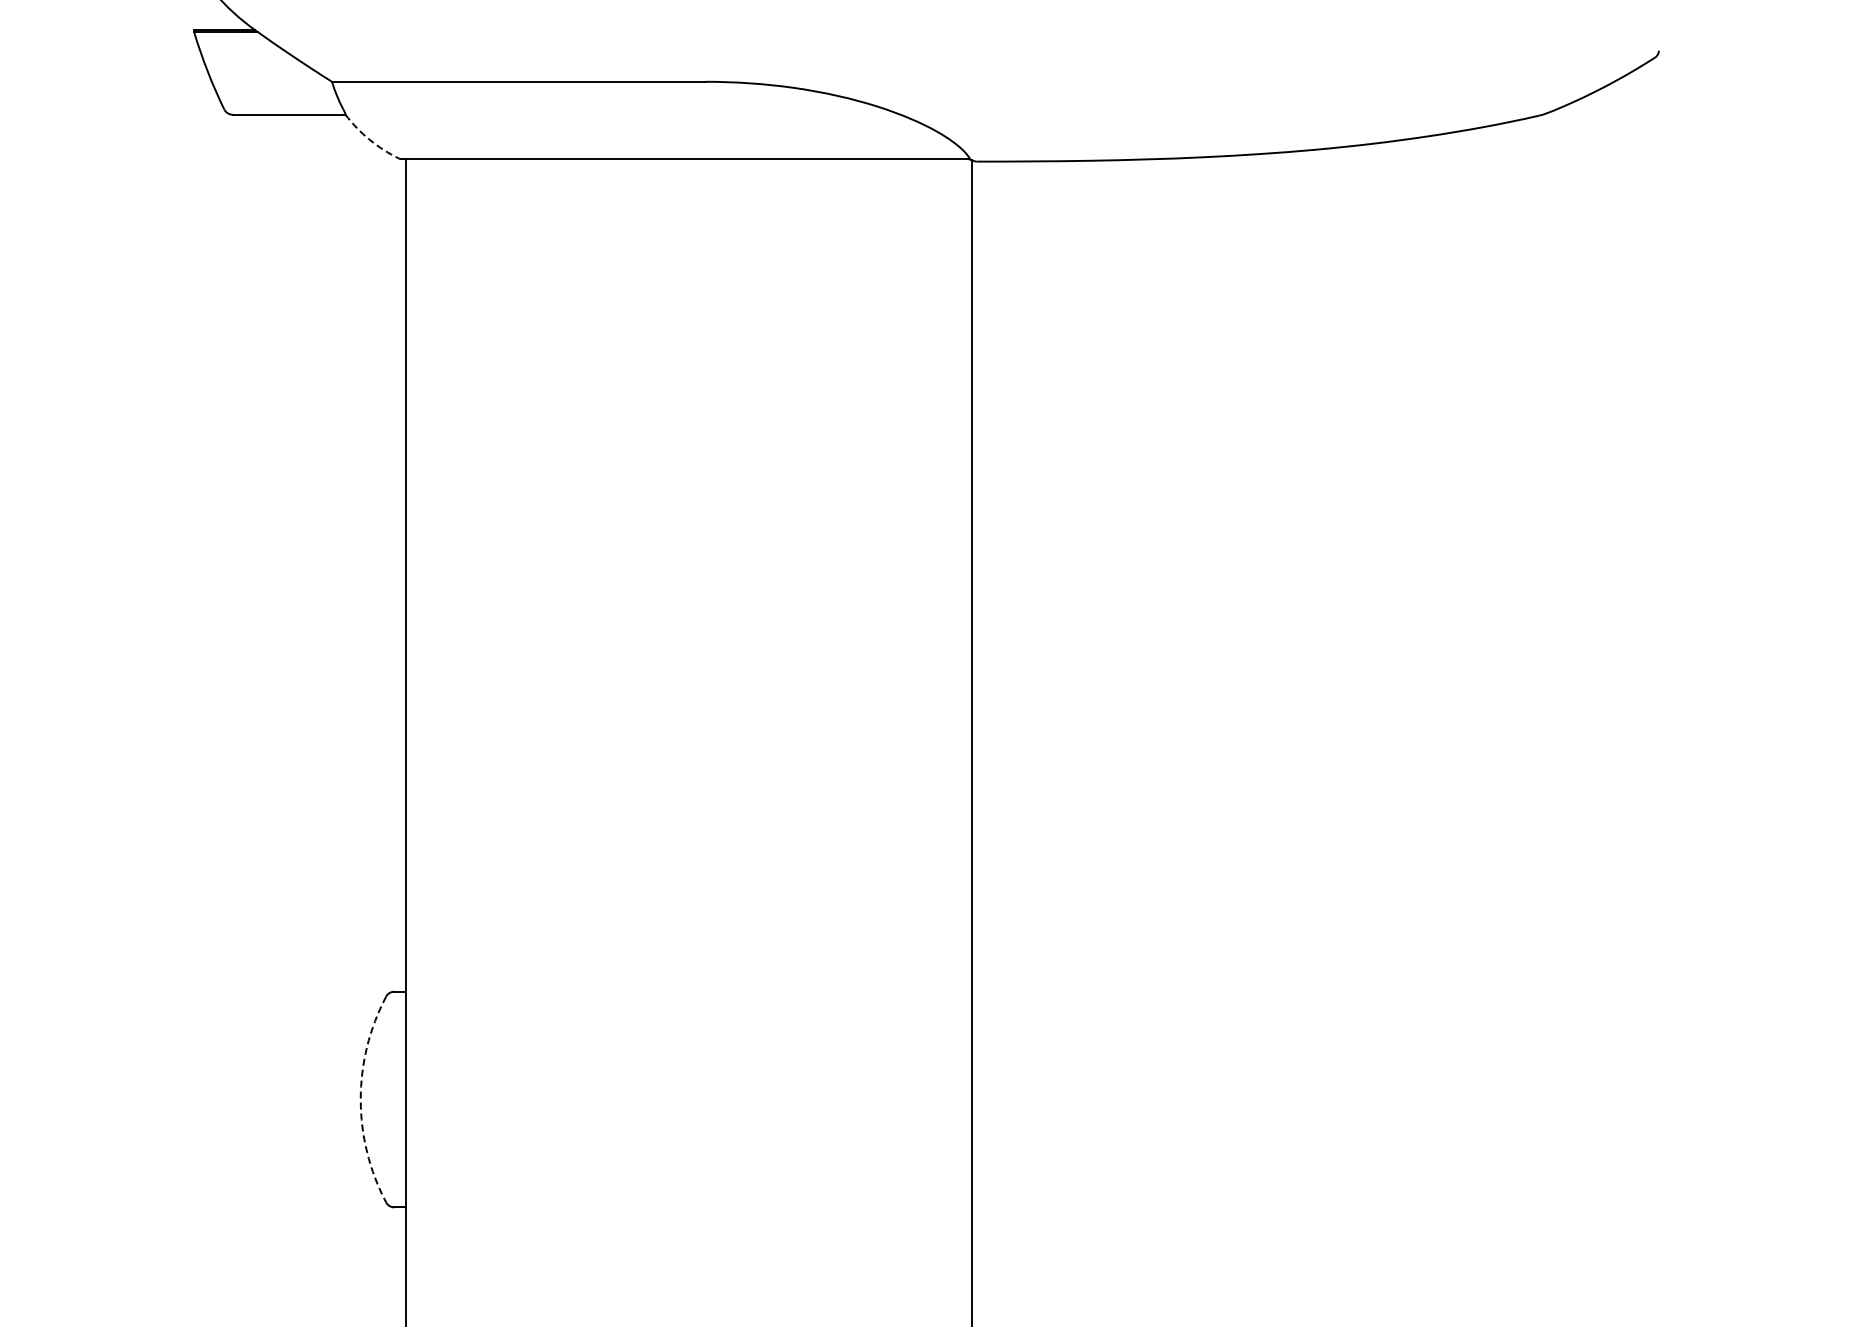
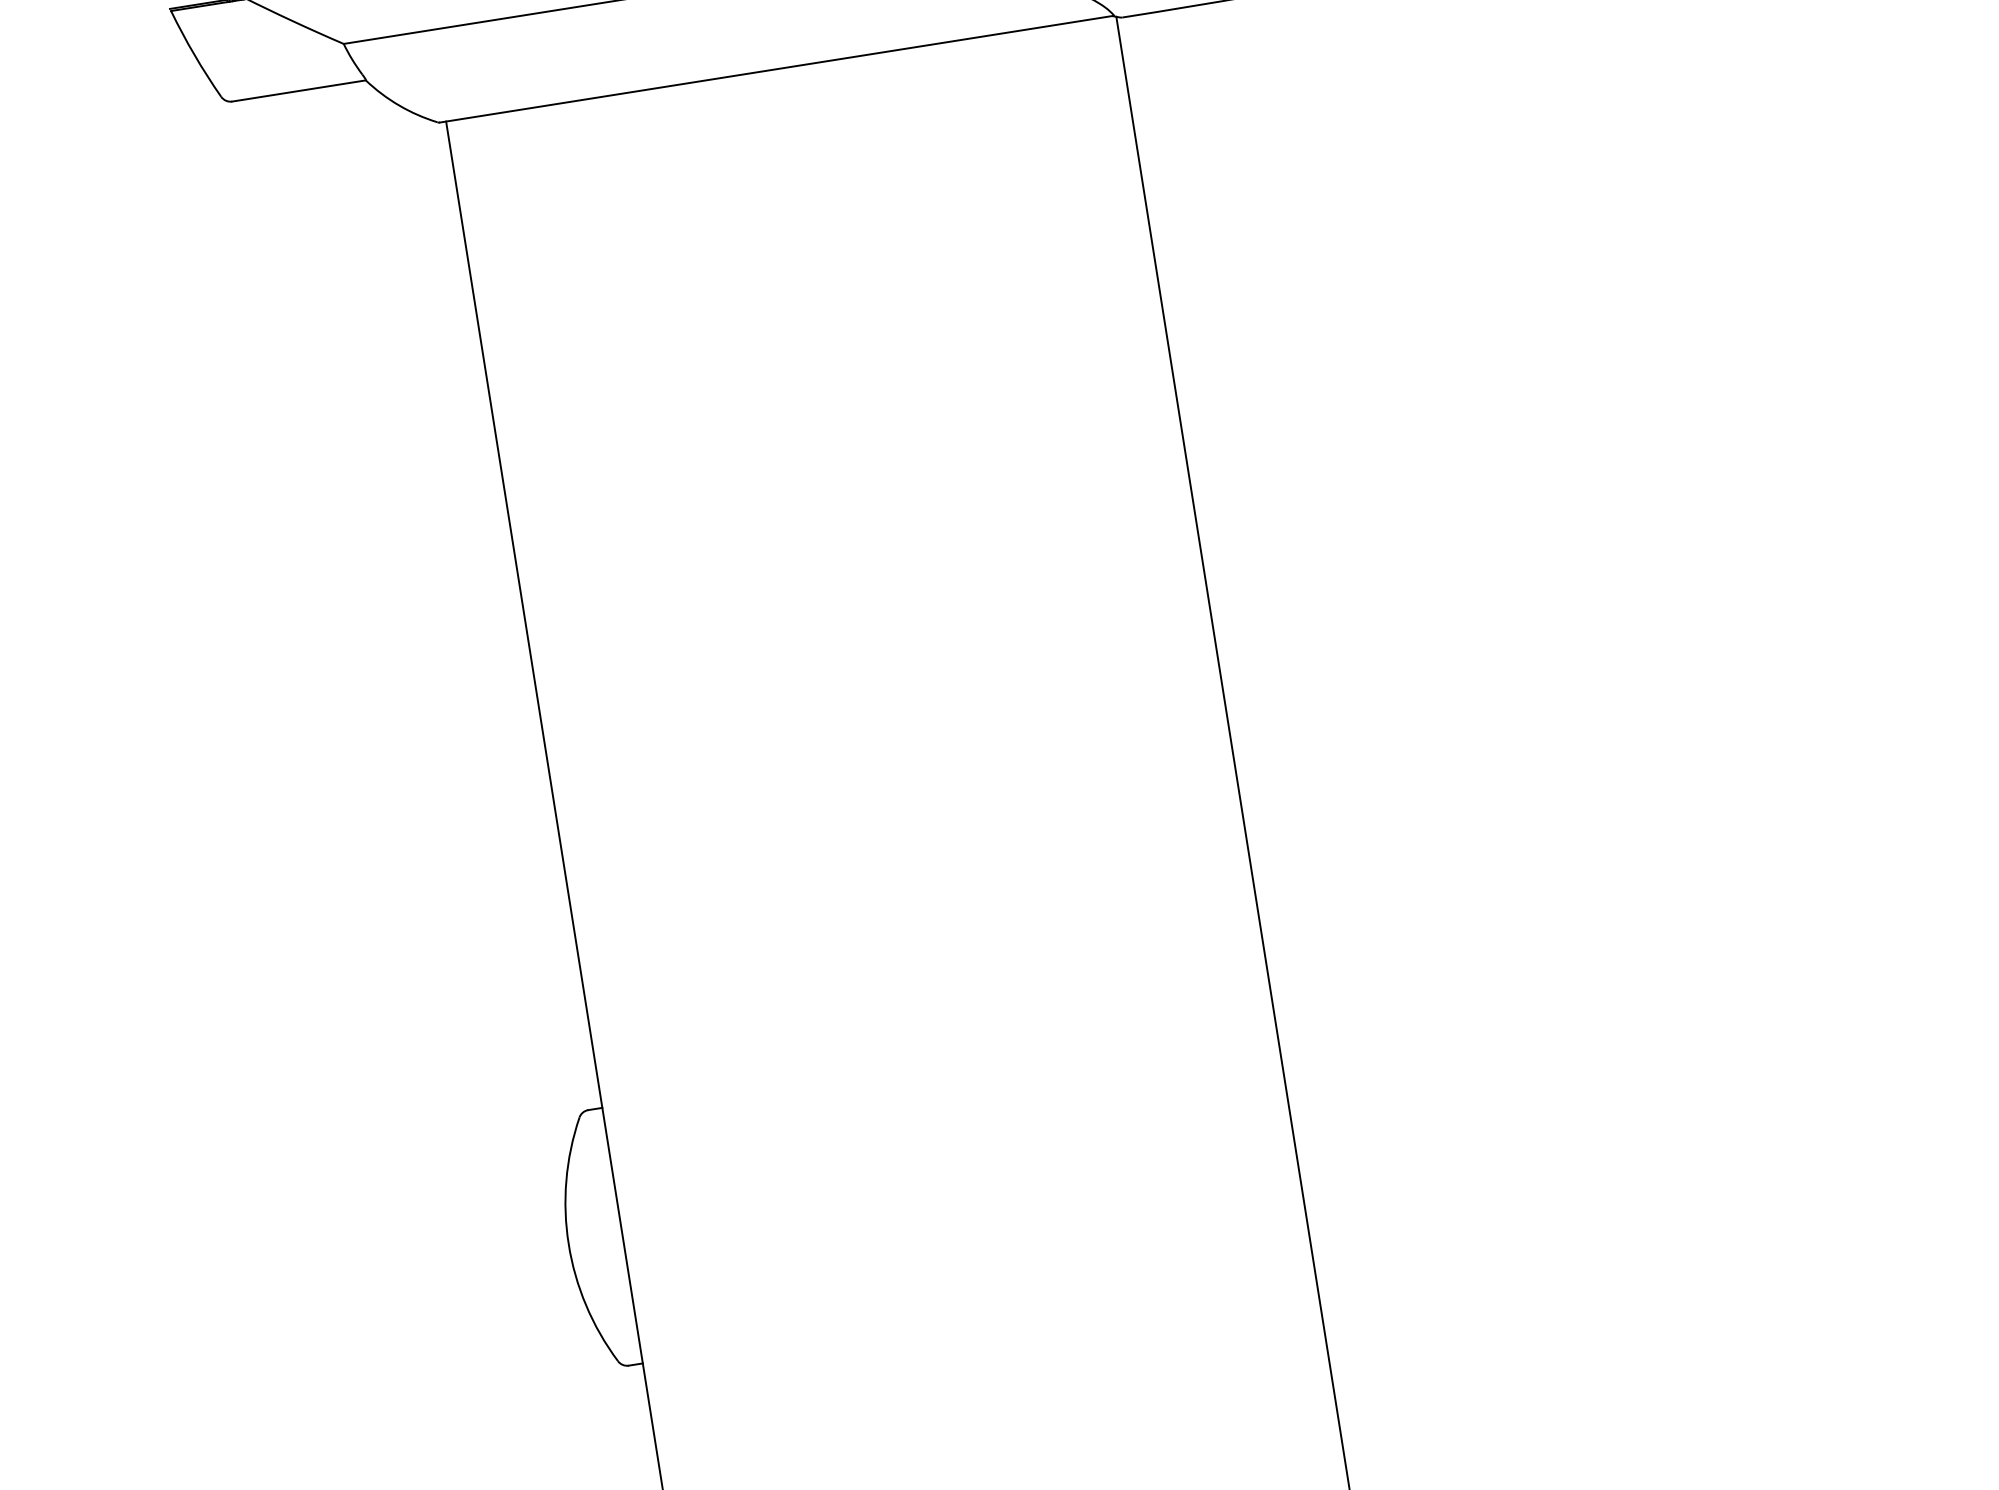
arc: (369, 139) -> (398, 105), dashed -> solid
arc: (360, 1099) -> (568, 1244), dashed -> solid

